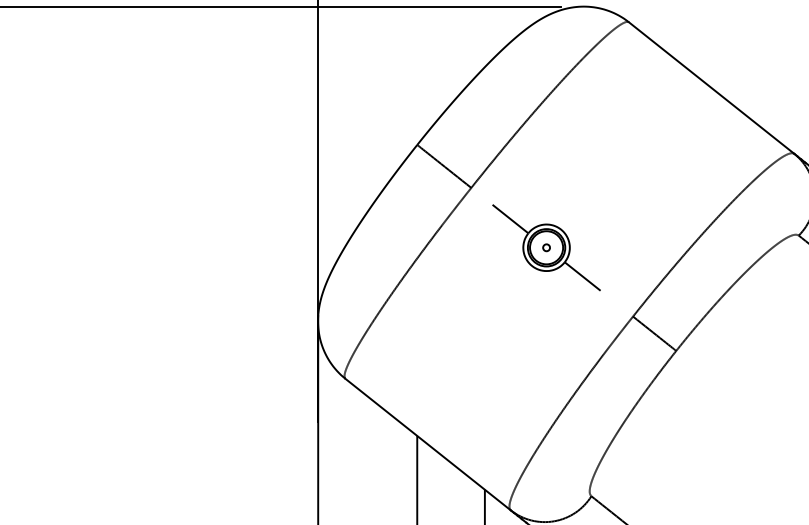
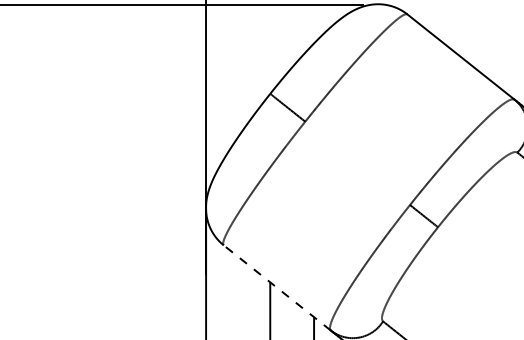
part: (545, 247) -> (353, 160), removed
line: (426, 443) -> (276, 287), solid -> dashed

